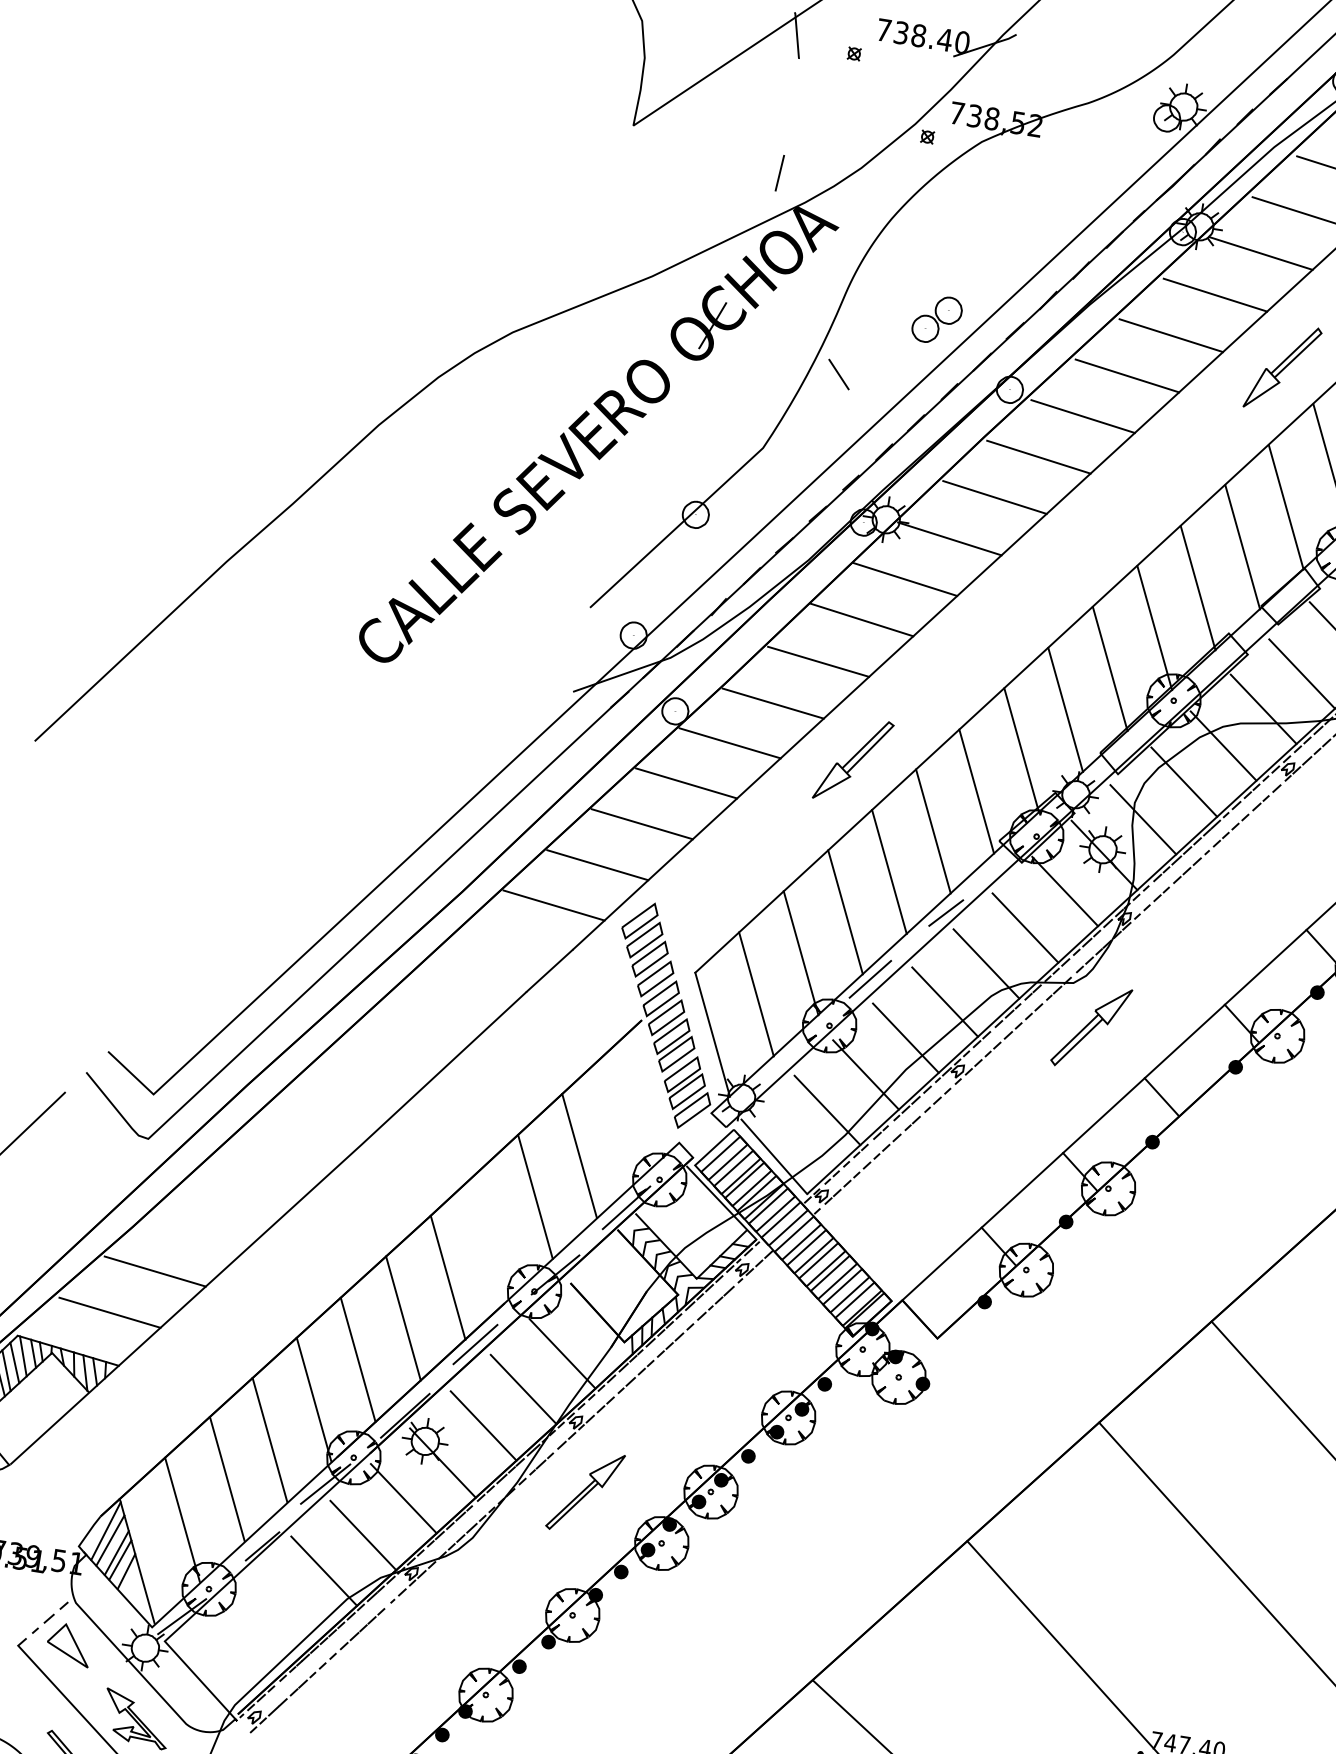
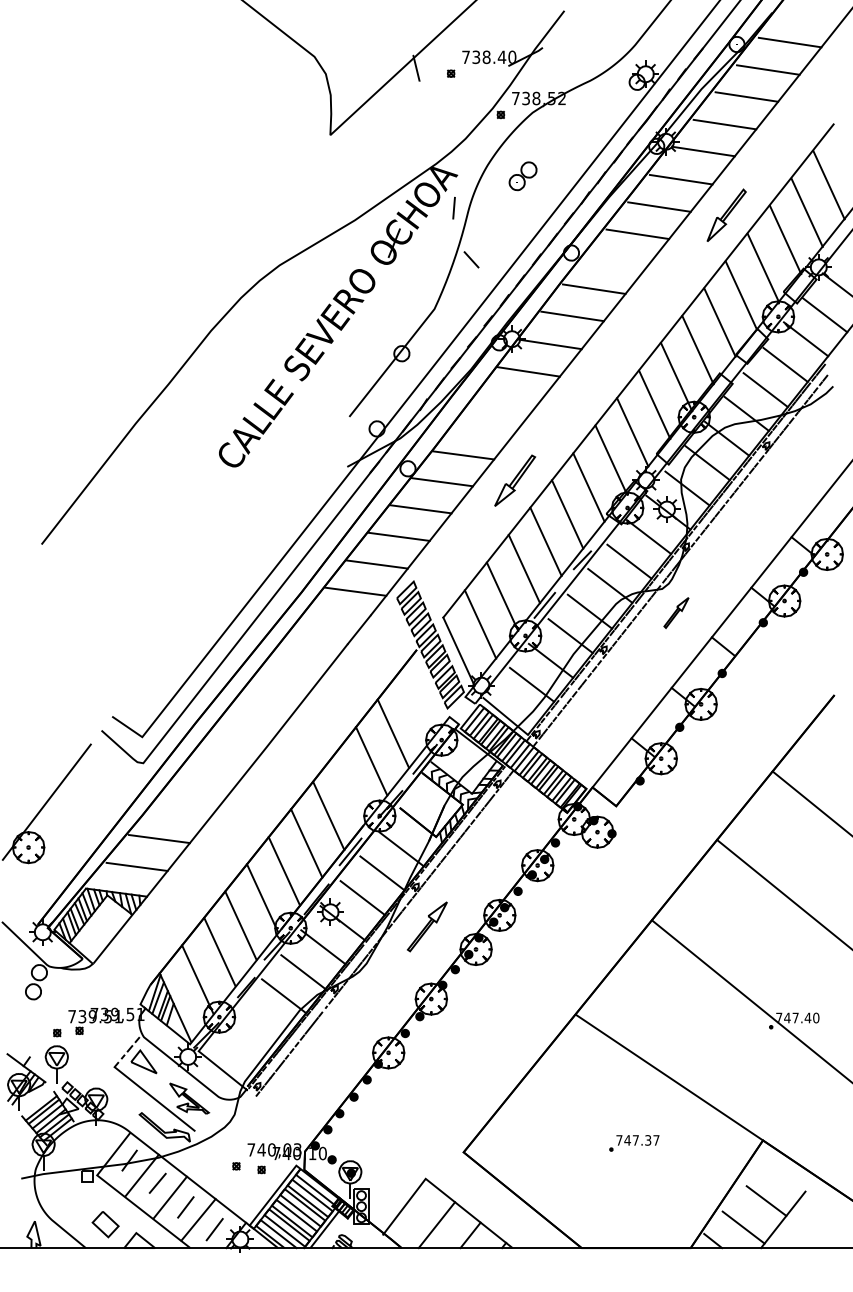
line: (779, 171) -> (453, 207), moved
part: (936, 319) -> (522, 176), moved
line: (1082, 416) -> (615, 261), removed
line: (860, 618) -> (506, 398), removed
line: (817, 662) -> (485, 427), removed
part: (1091, 1026) -> (676, 612), size x0.6

